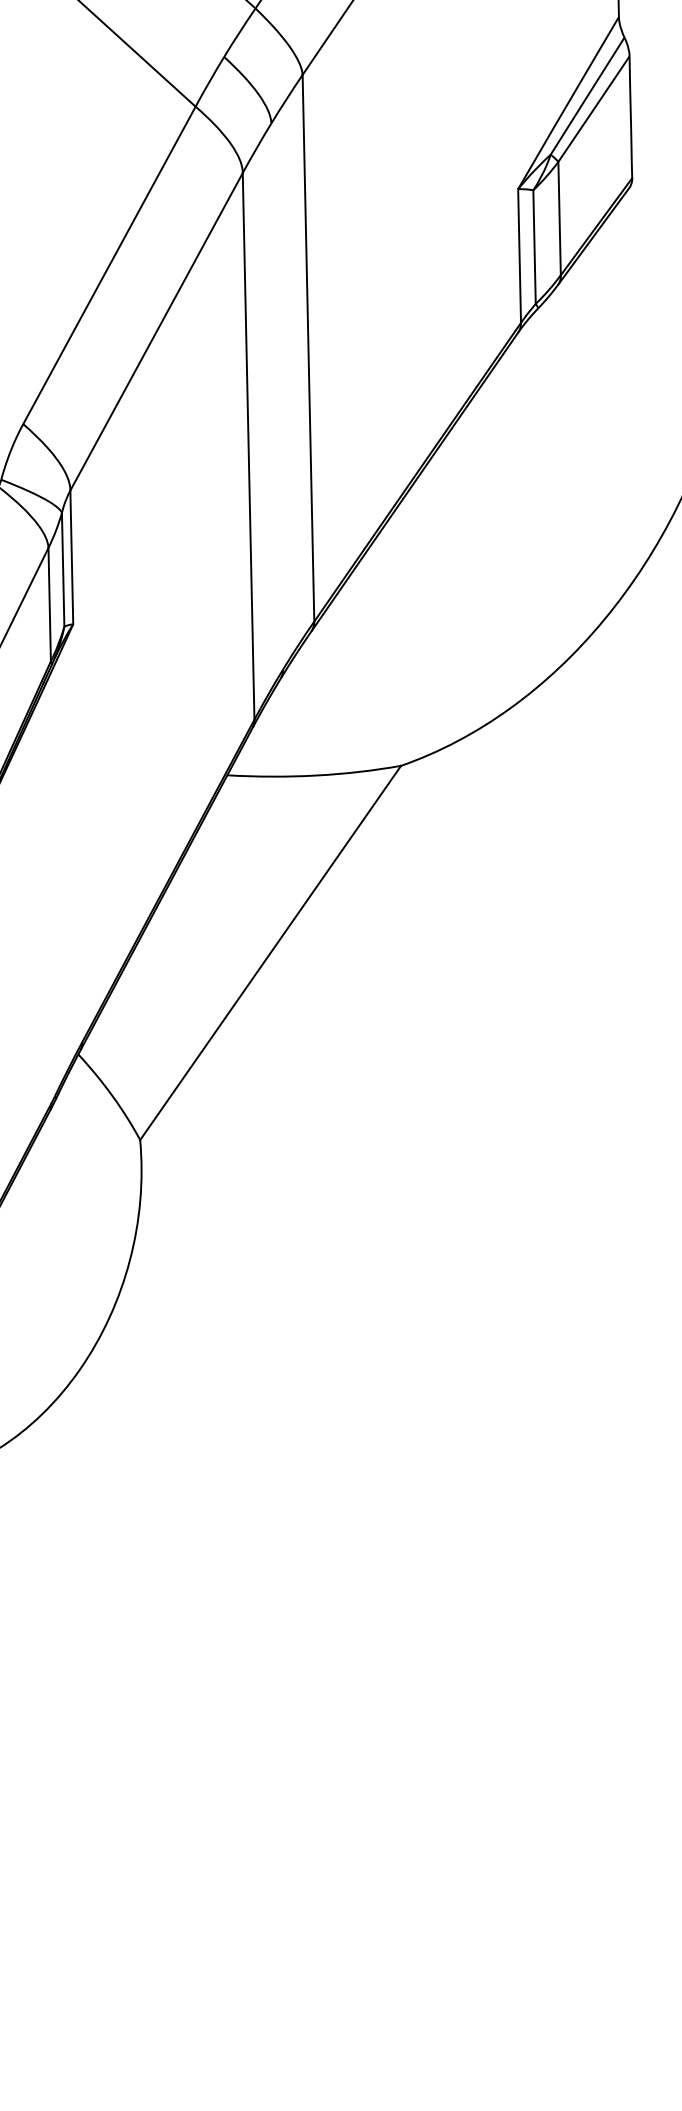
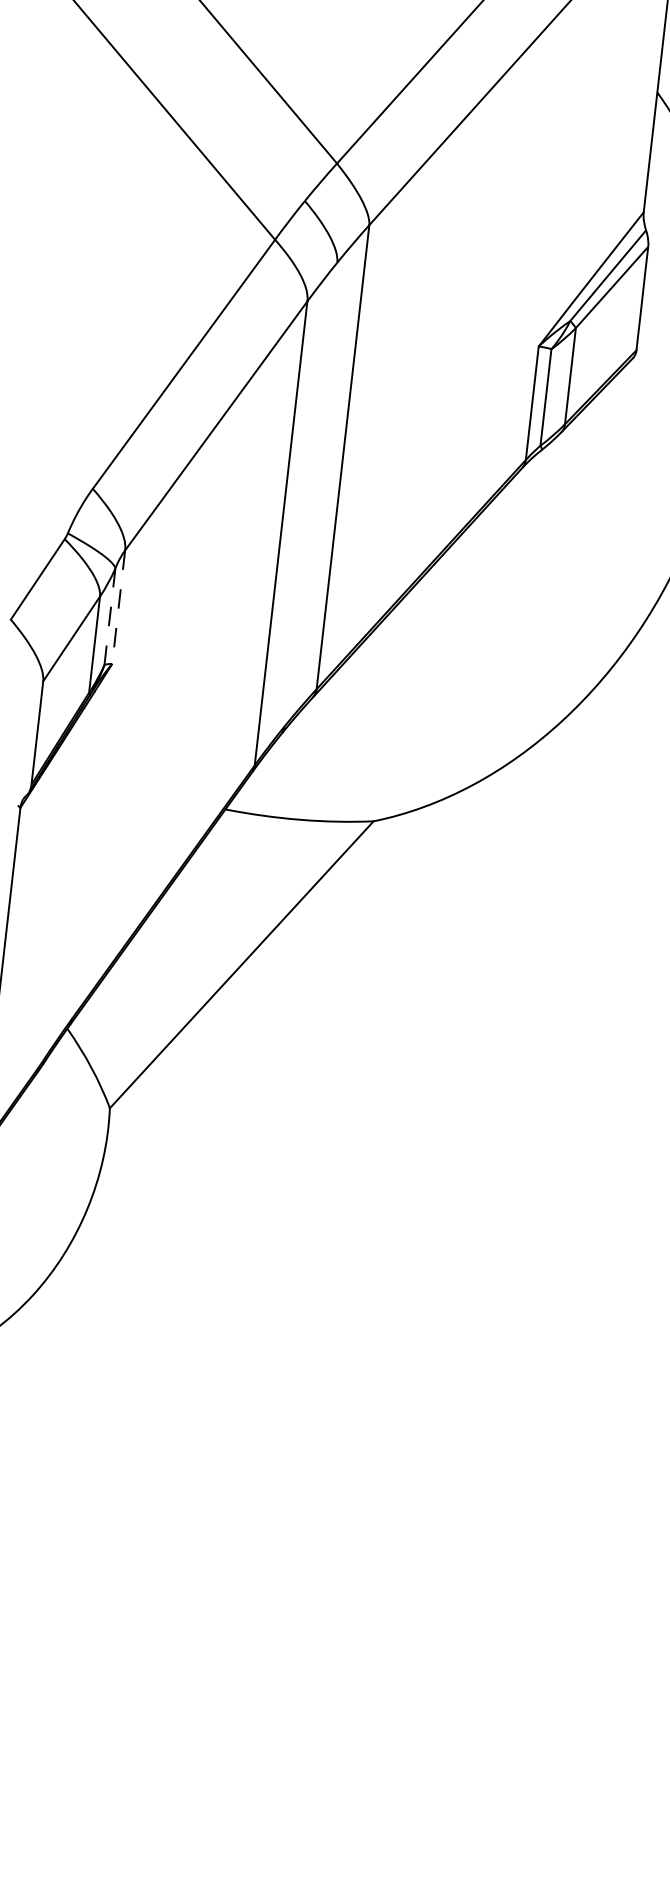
line: (71, 557) -> (118, 607), solid -> dashed
line: (62, 569) -> (109, 616), solid -> dashed

